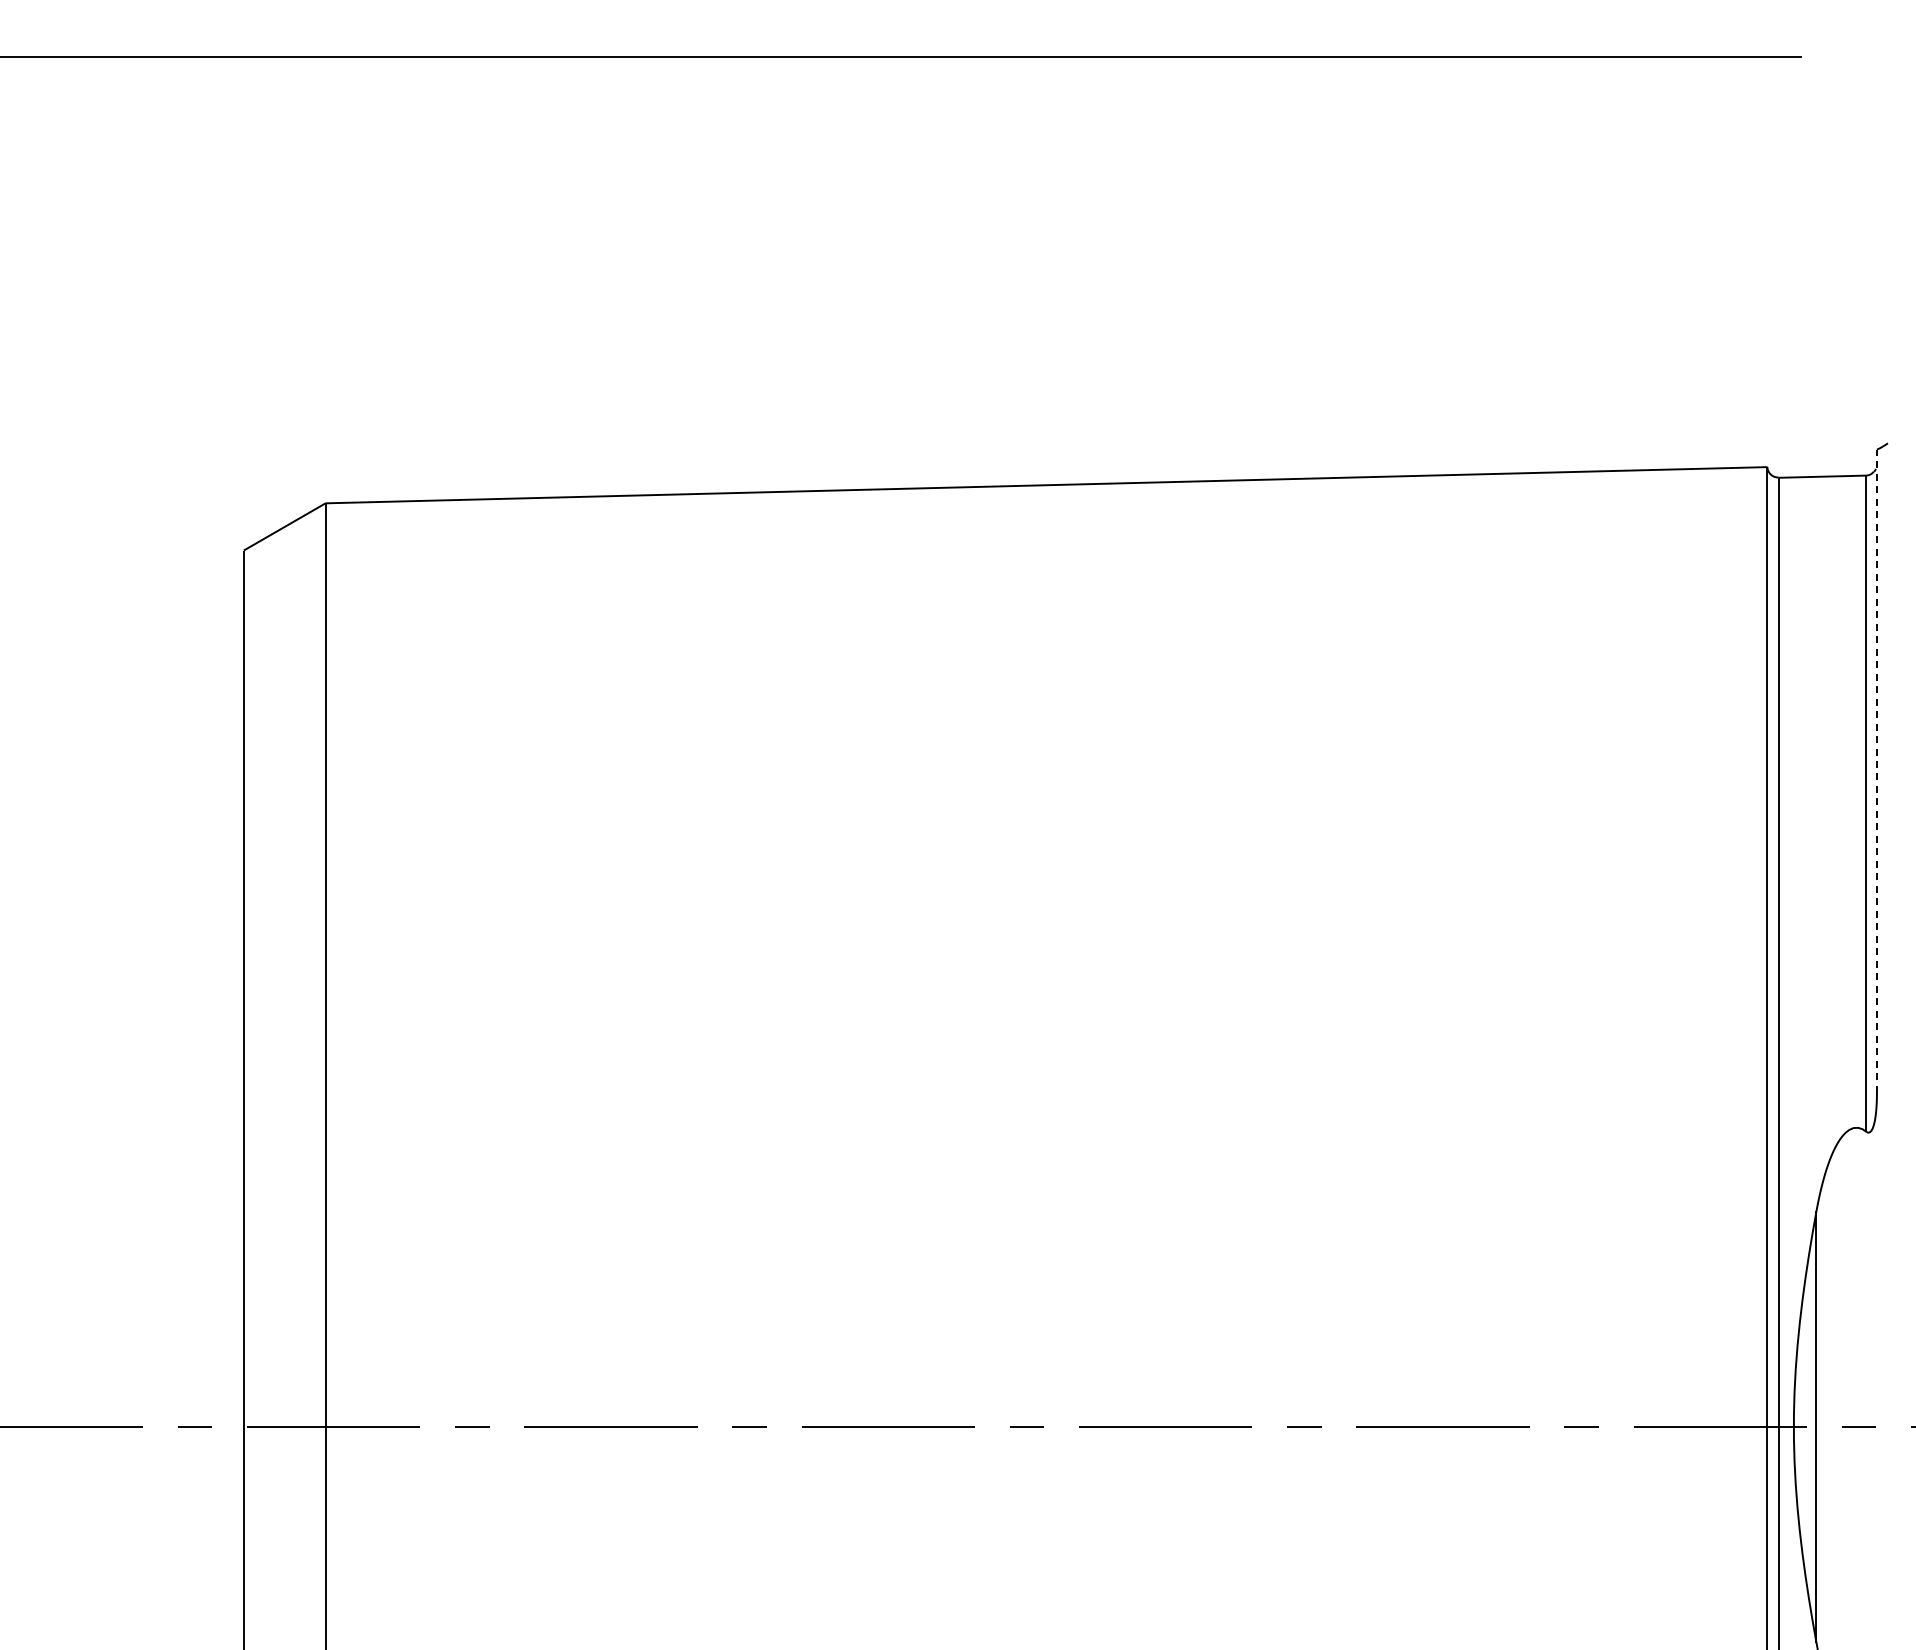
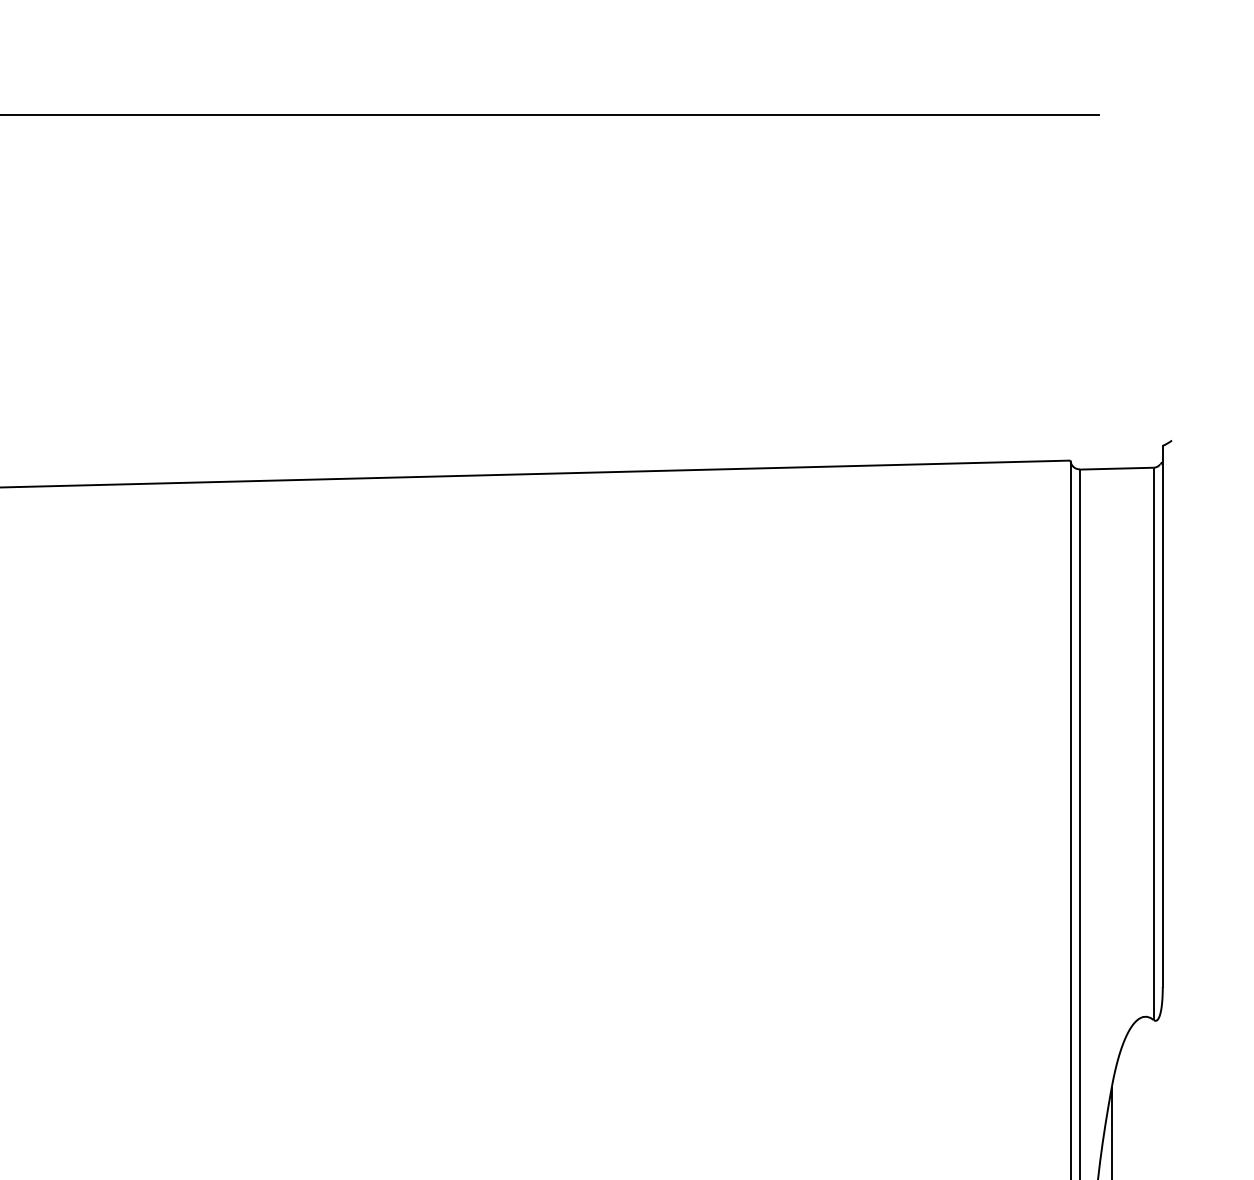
line: (1876, 770) -> (1162, 715), dashed -> solid

